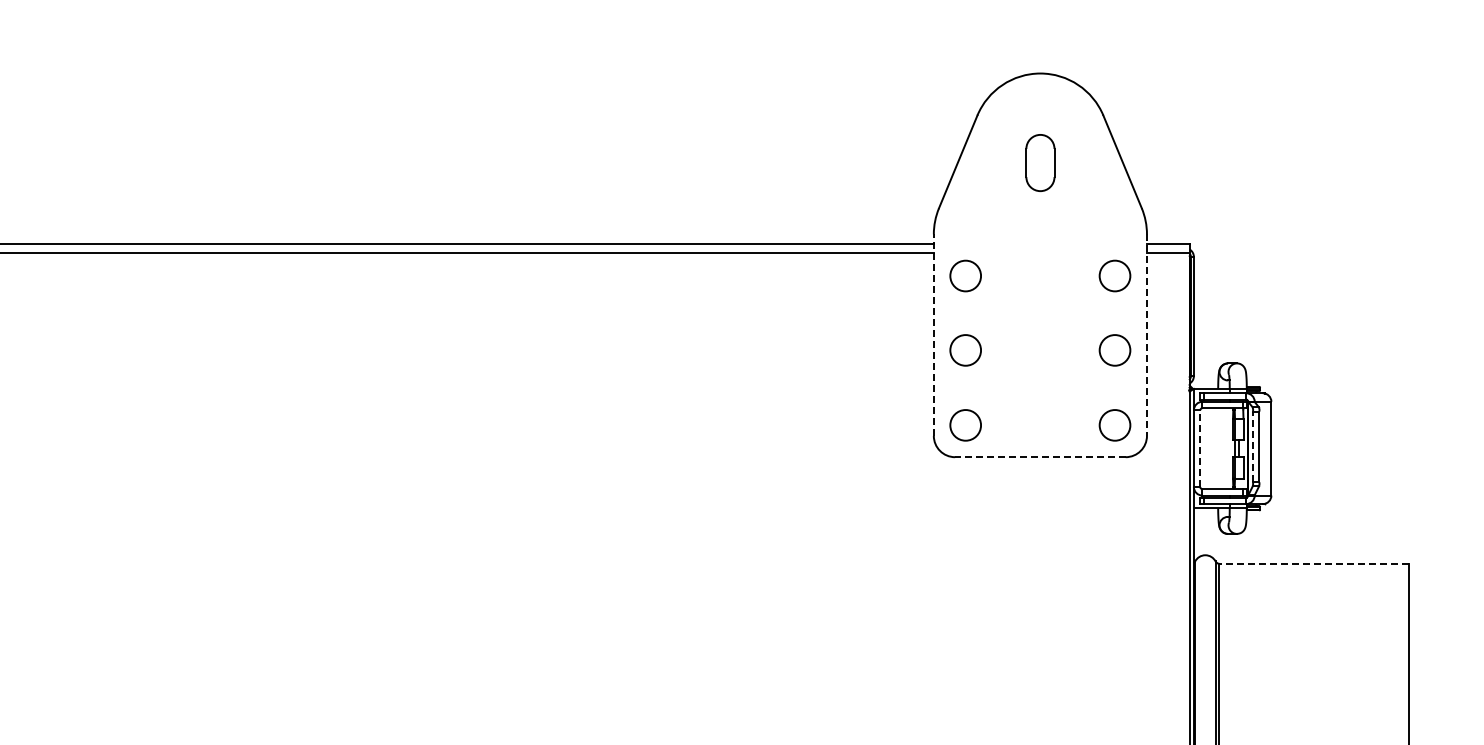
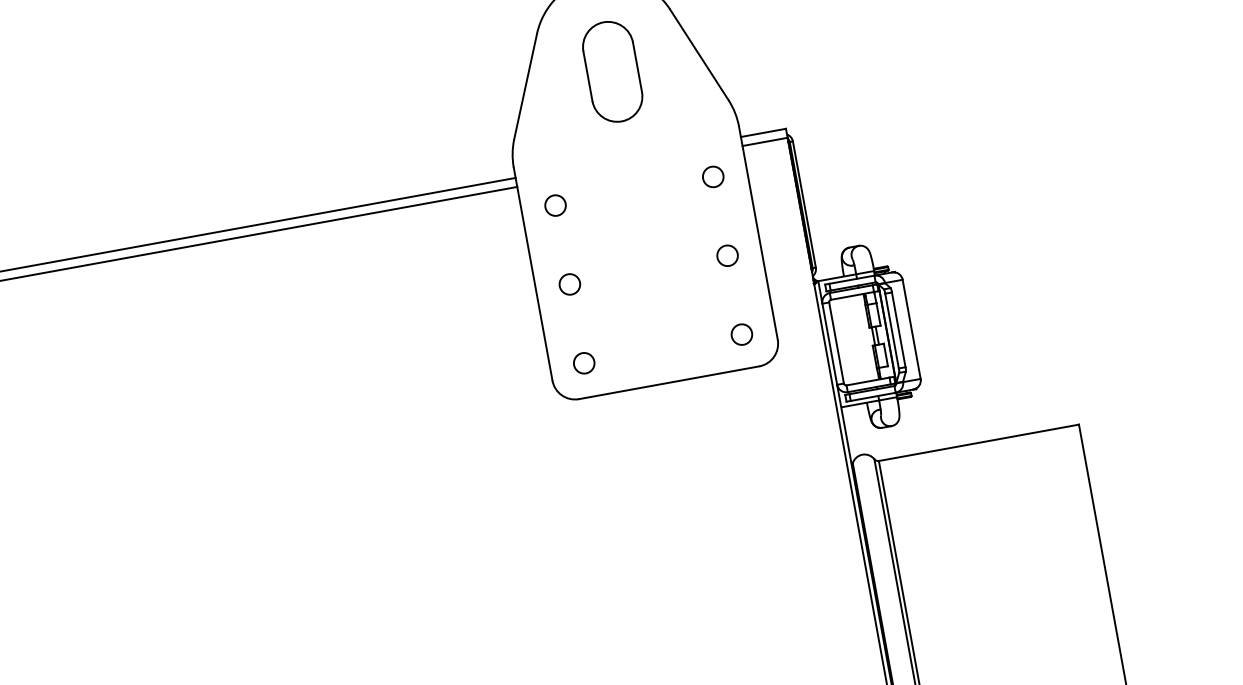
part: (1040, 162) -> (612, 71), size x1.67
circle: (965, 275) -> (555, 205), size x0.62
circle: (1114, 275) -> (712, 176), size x0.62
line: (933, 335) -> (532, 274), dashed -> solid
line: (1146, 335) -> (757, 233), dashed -> solid
circle: (965, 350) -> (569, 284), size x0.62
circle: (1114, 350) -> (727, 255), size x0.62
circle: (965, 424) -> (583, 362), size x0.62
circle: (1114, 424) -> (741, 333), size x0.62
line: (1253, 446) -> (892, 330), dashed -> solid
line: (1200, 448) -> (836, 342), dashed -> solid
line: (1039, 457) -> (668, 383), dashed -> solid
line: (1314, 563) -> (979, 442), dashed -> solid

